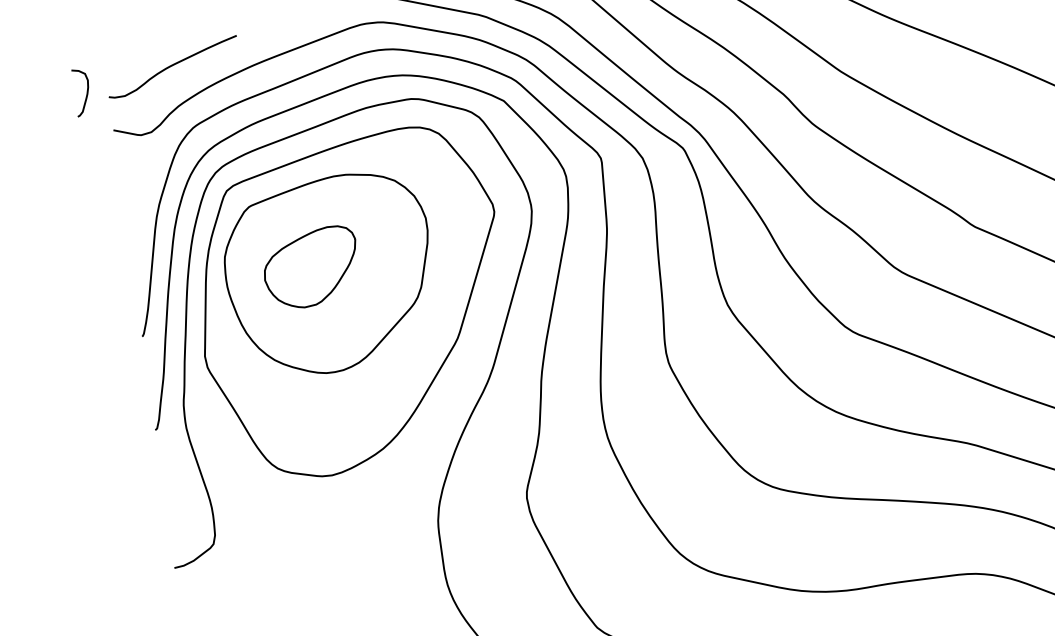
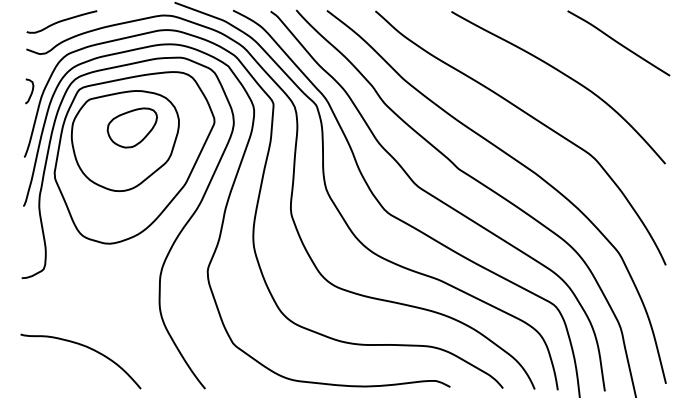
curve: (86, 91) -> (31, 91), moved
part: (309, 267) -> (131, 127), moved

